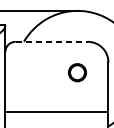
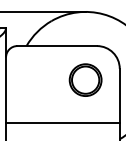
line: (52, 42) -> (57, 46), dashed -> solid
part: (77, 72) -> (85, 79), size x1.67

